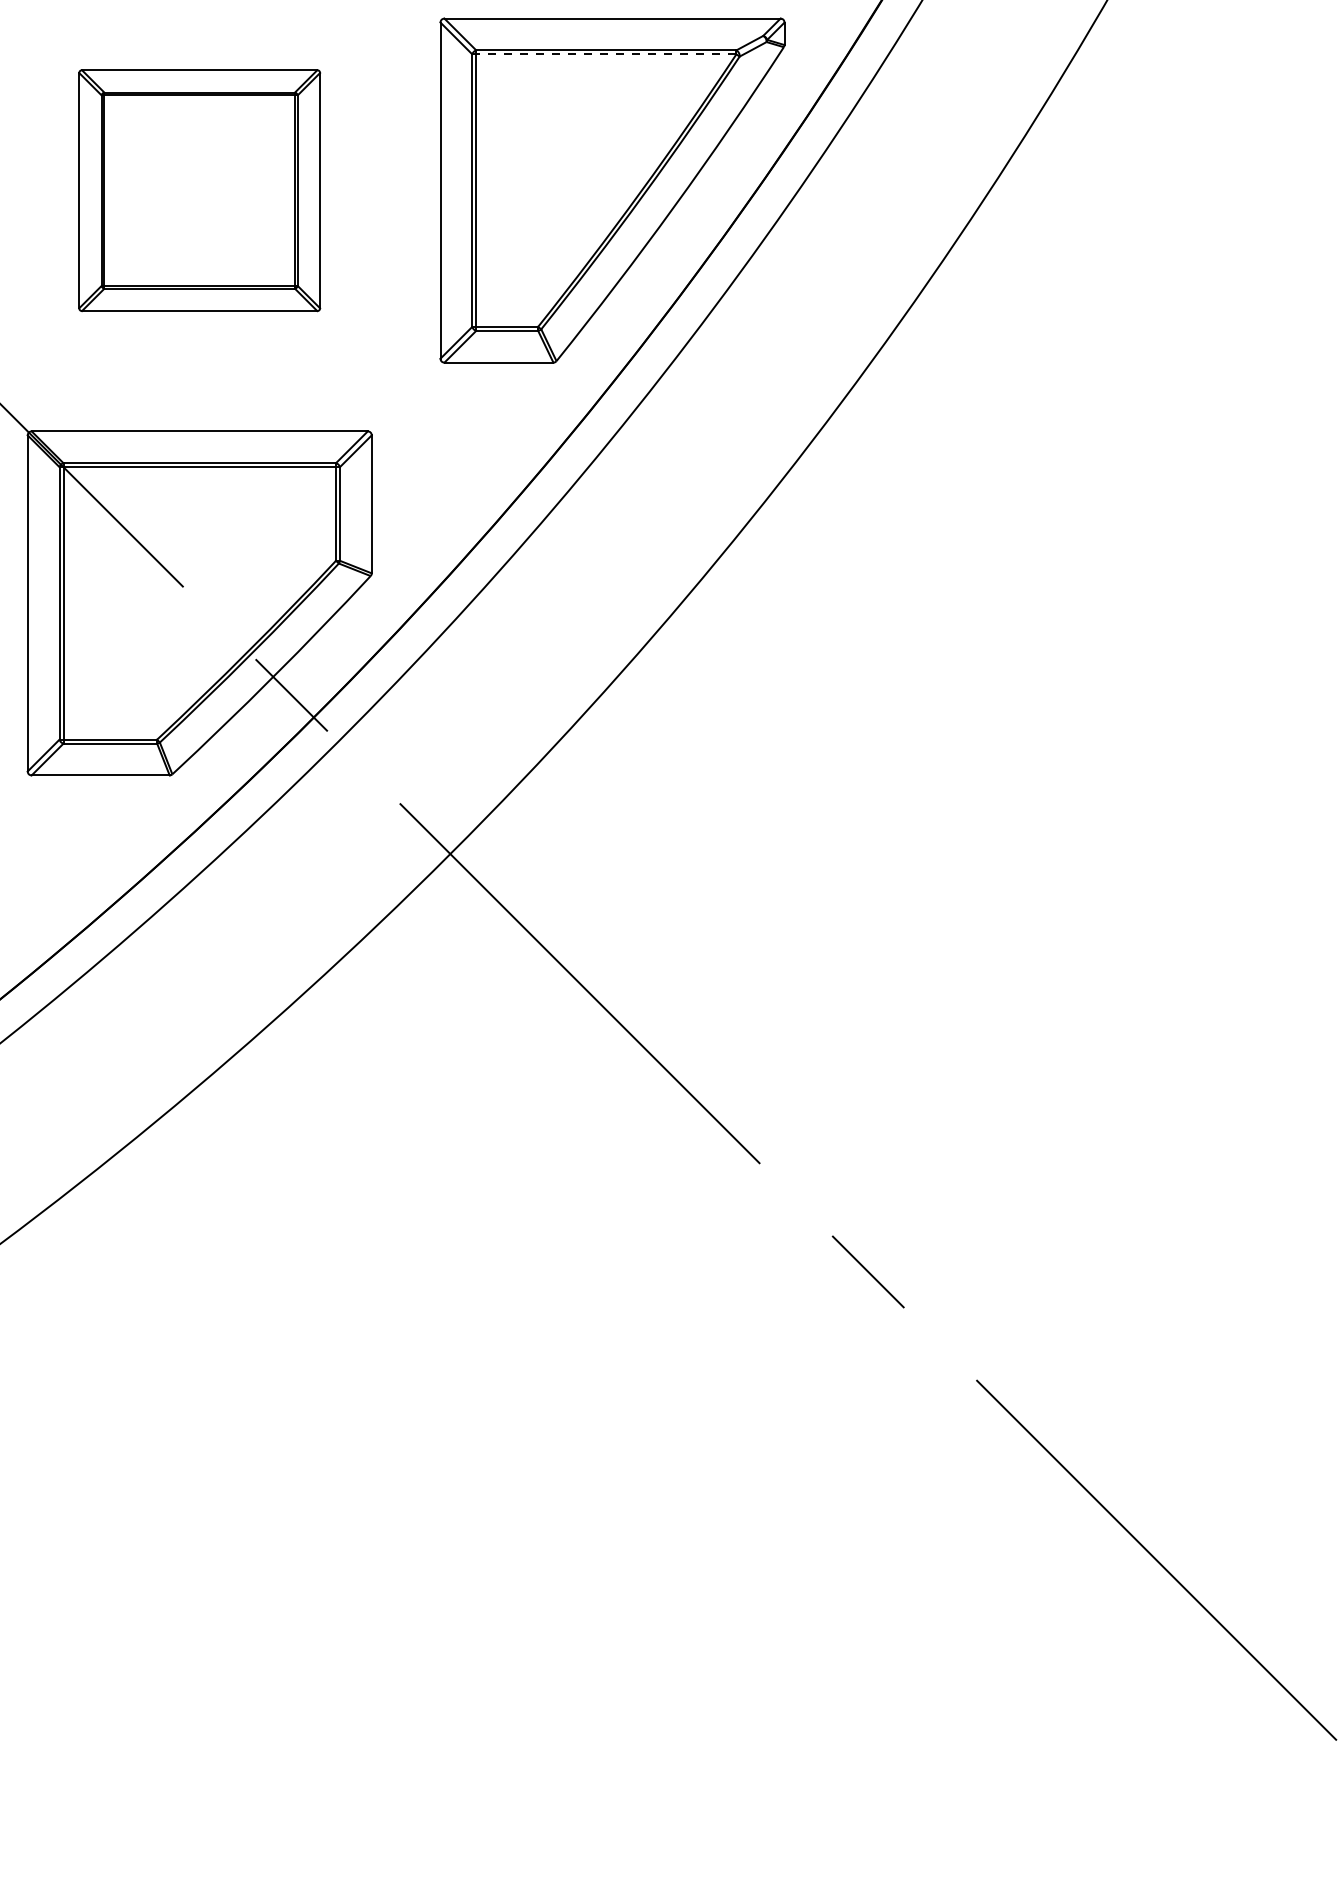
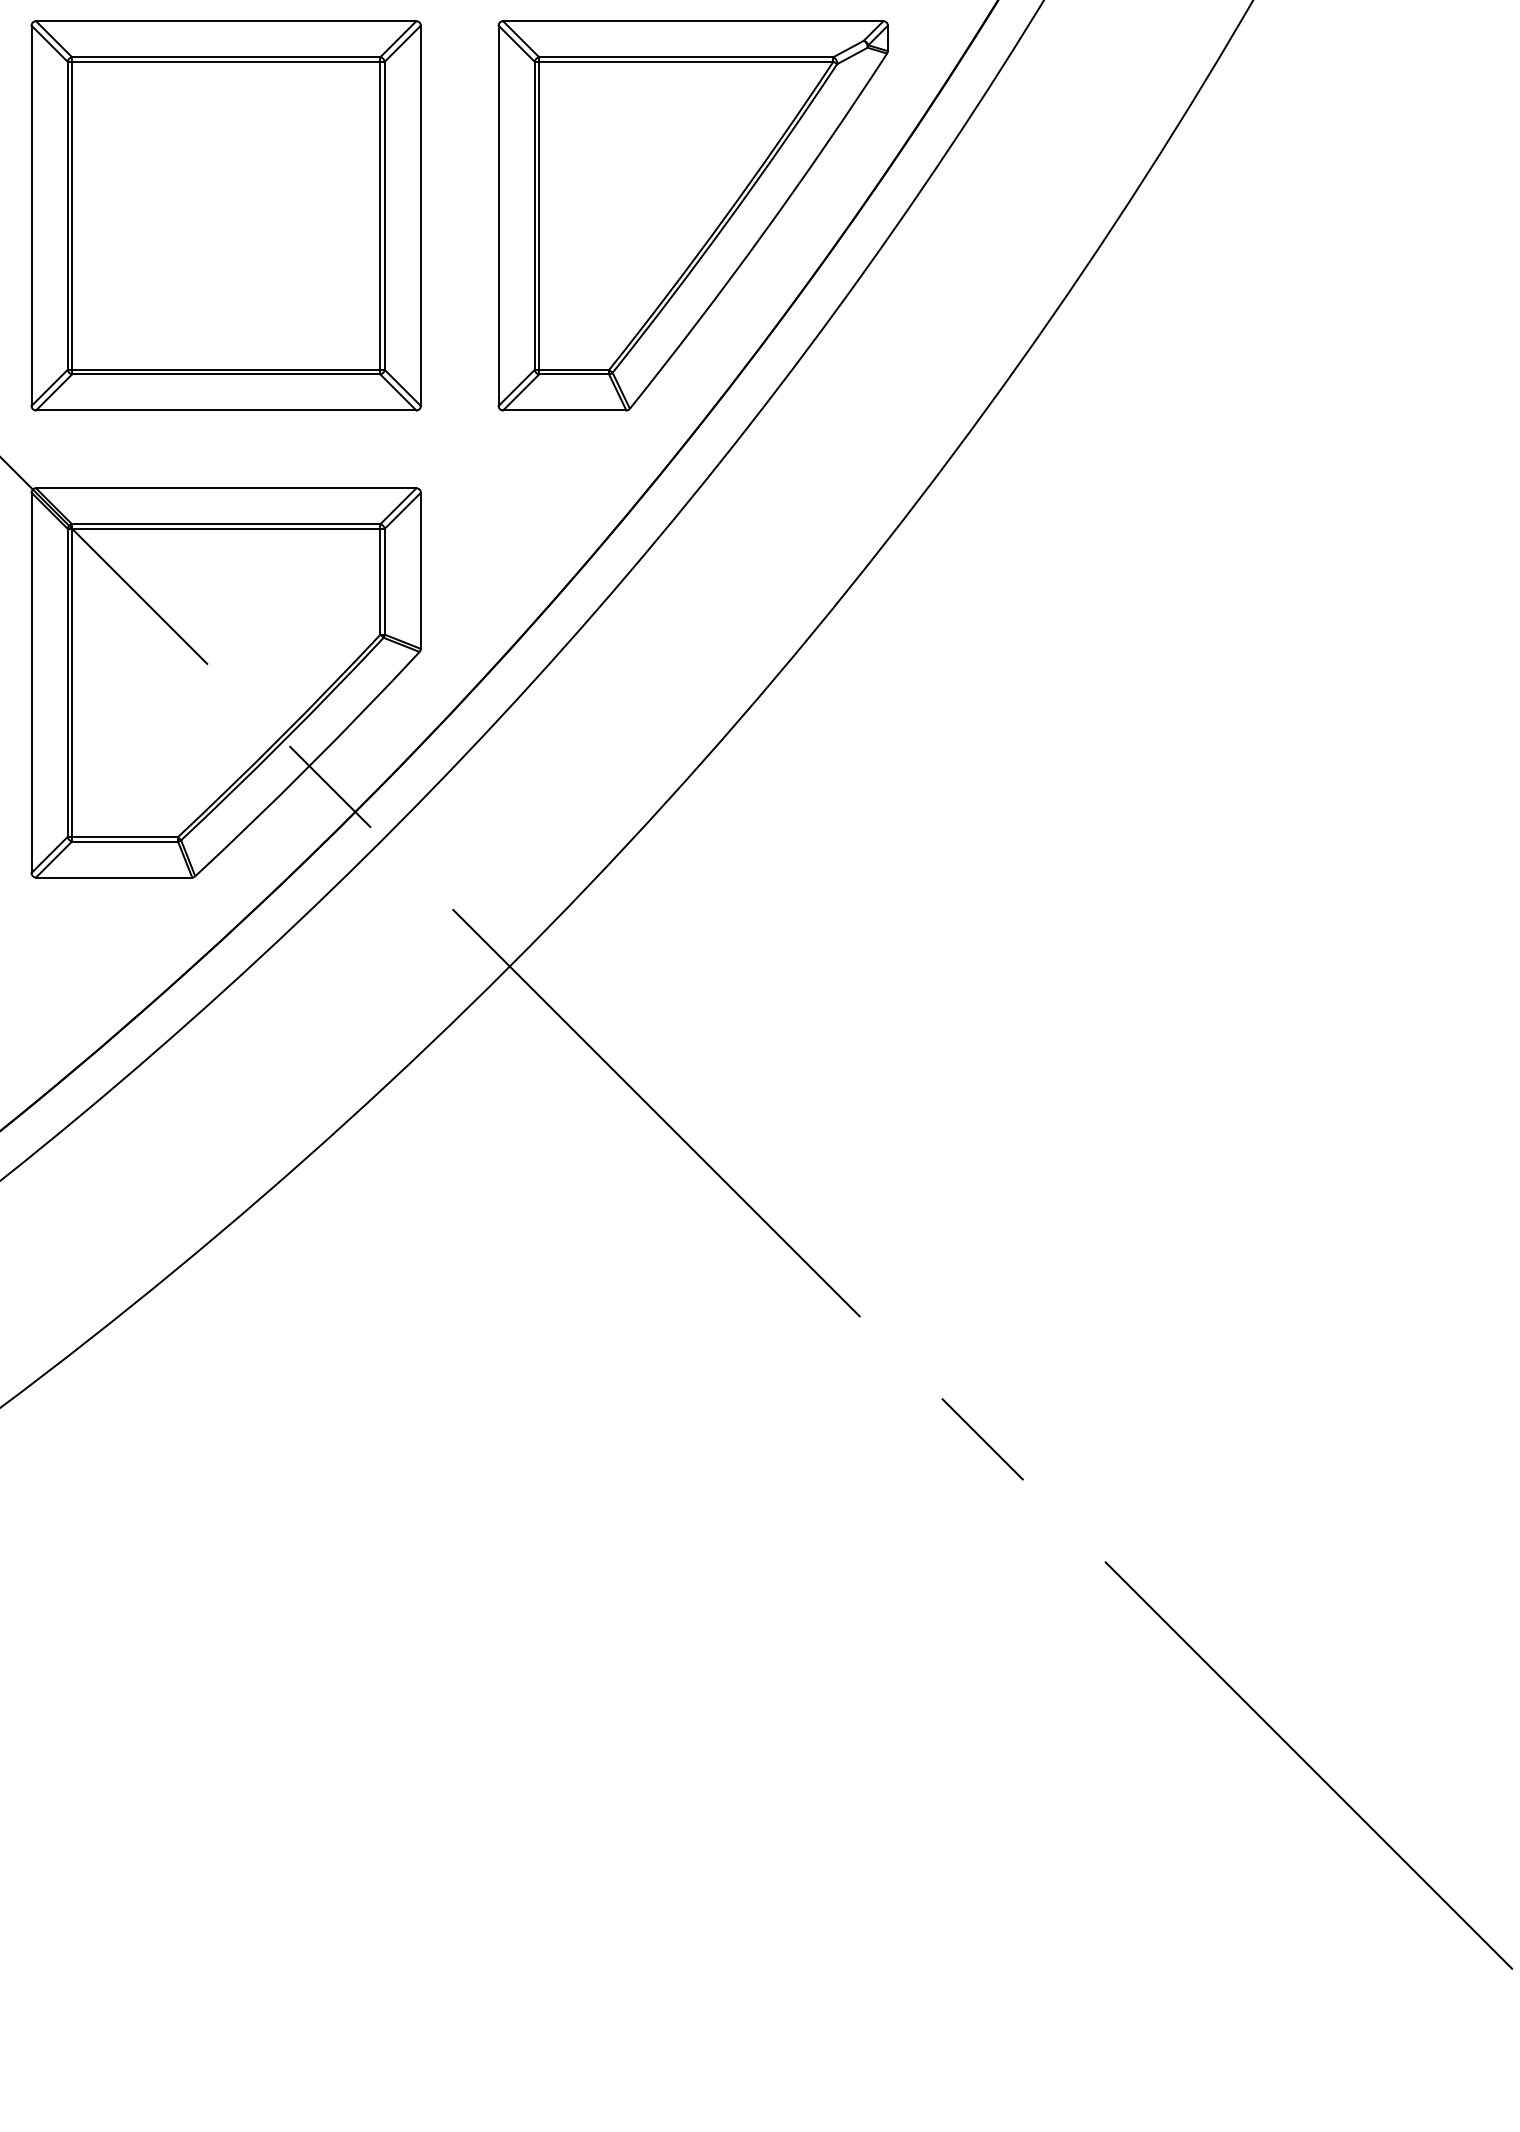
line: (605, 54) -> (685, 61), dashed -> solid
part: (199, 190) -> (225, 215), size x1.43

